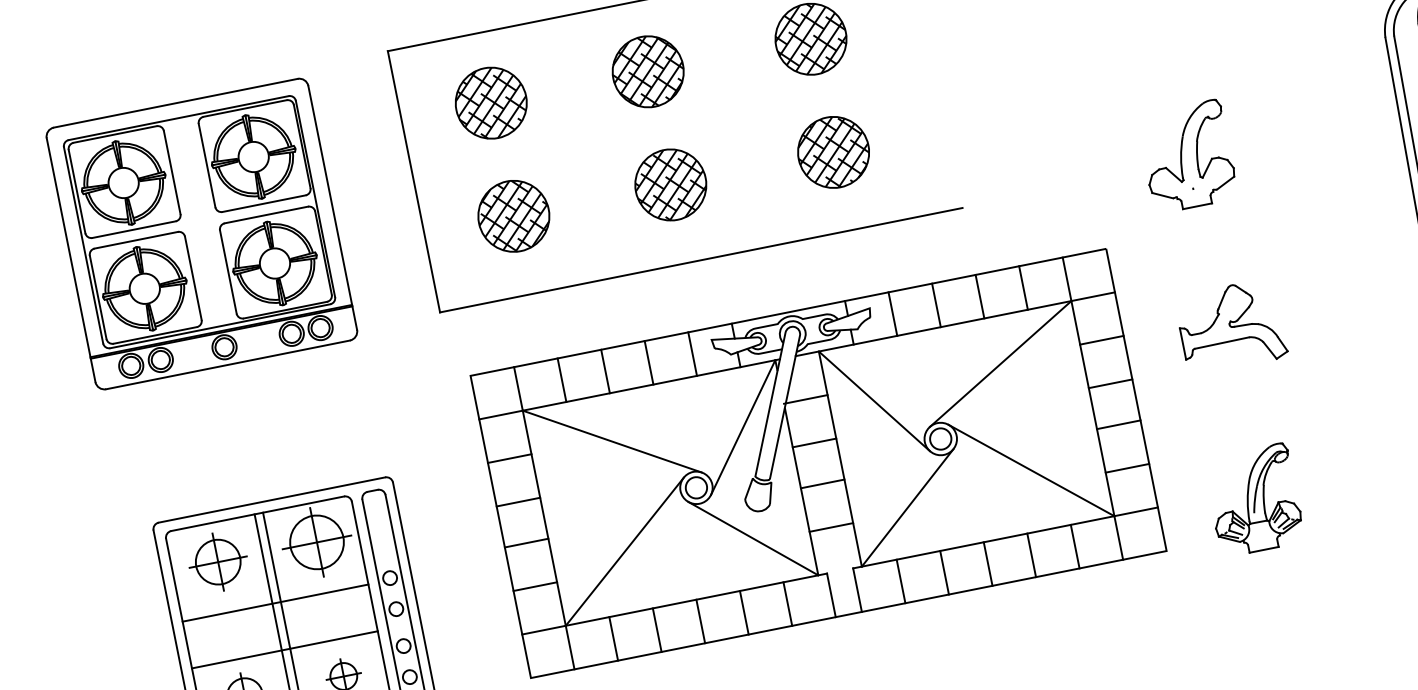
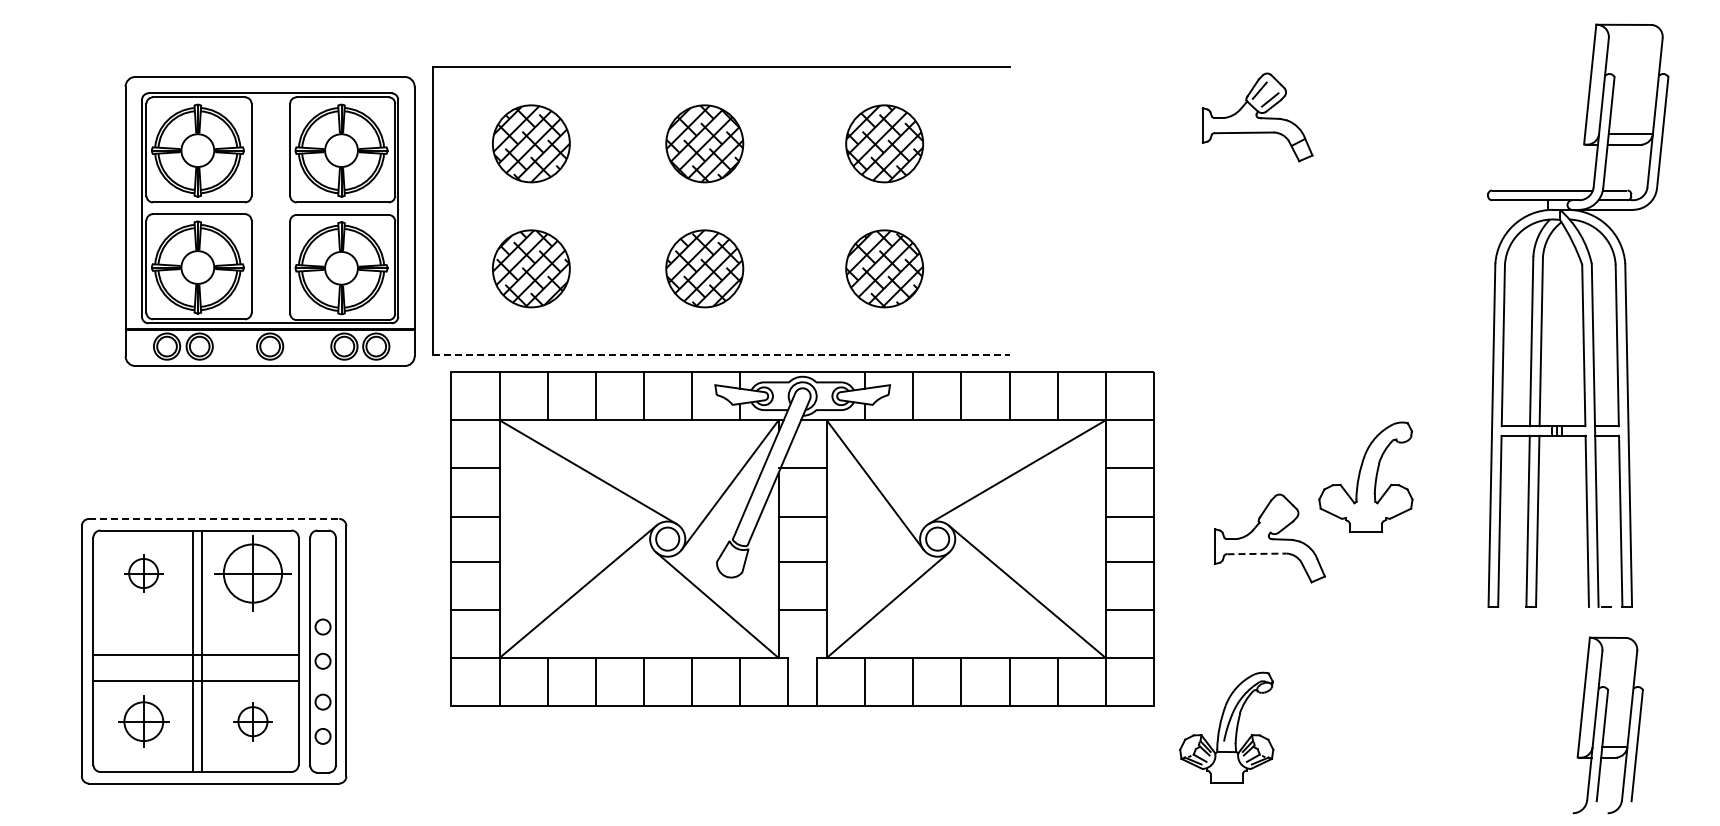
part: (1187, 155) -> (1365, 476), moved
part: (201, 234) -> (269, 221), moved
line: (701, 260) -> (721, 355), solid -> dashed
line: (1222, 342) -> (1257, 553), solid -> dashed
part: (818, 462) -> (802, 538), moved
line: (272, 499) -> (214, 518), solid -> dashed
part: (1253, 500) -> (1226, 727), moved
part: (217, 562) -> (143, 573), size x0.6
line: (275, 603) -> (195, 655), moved

